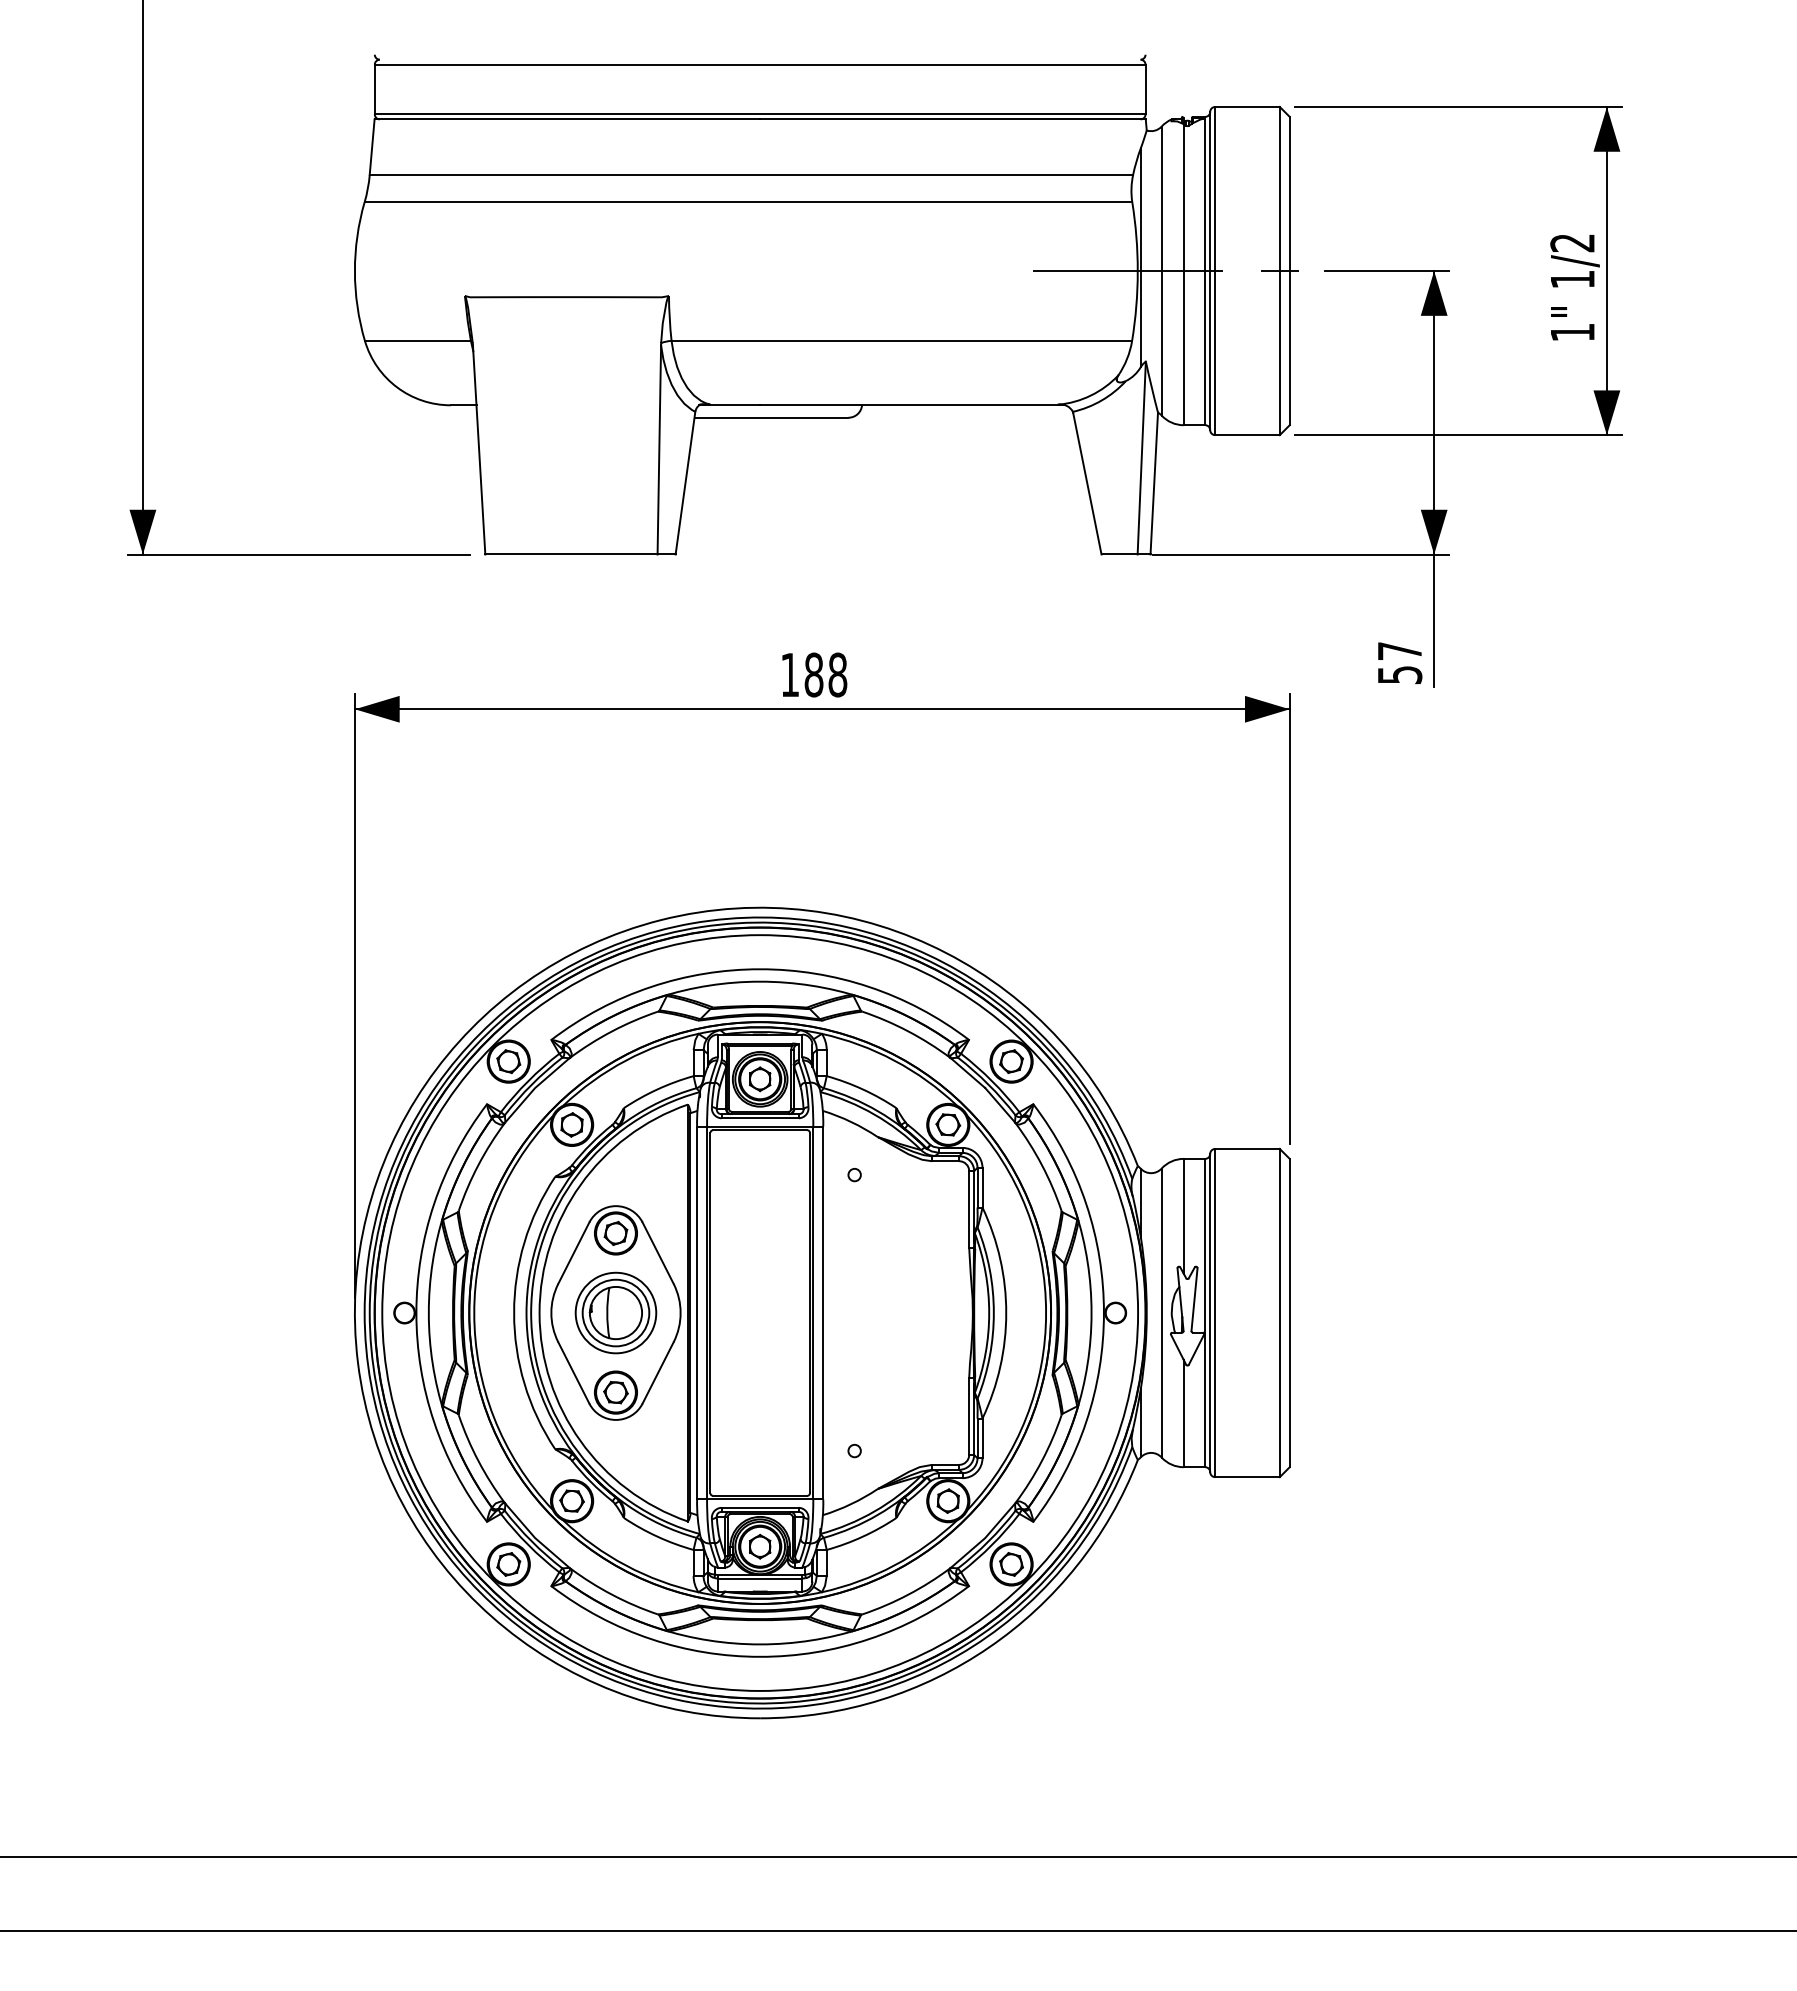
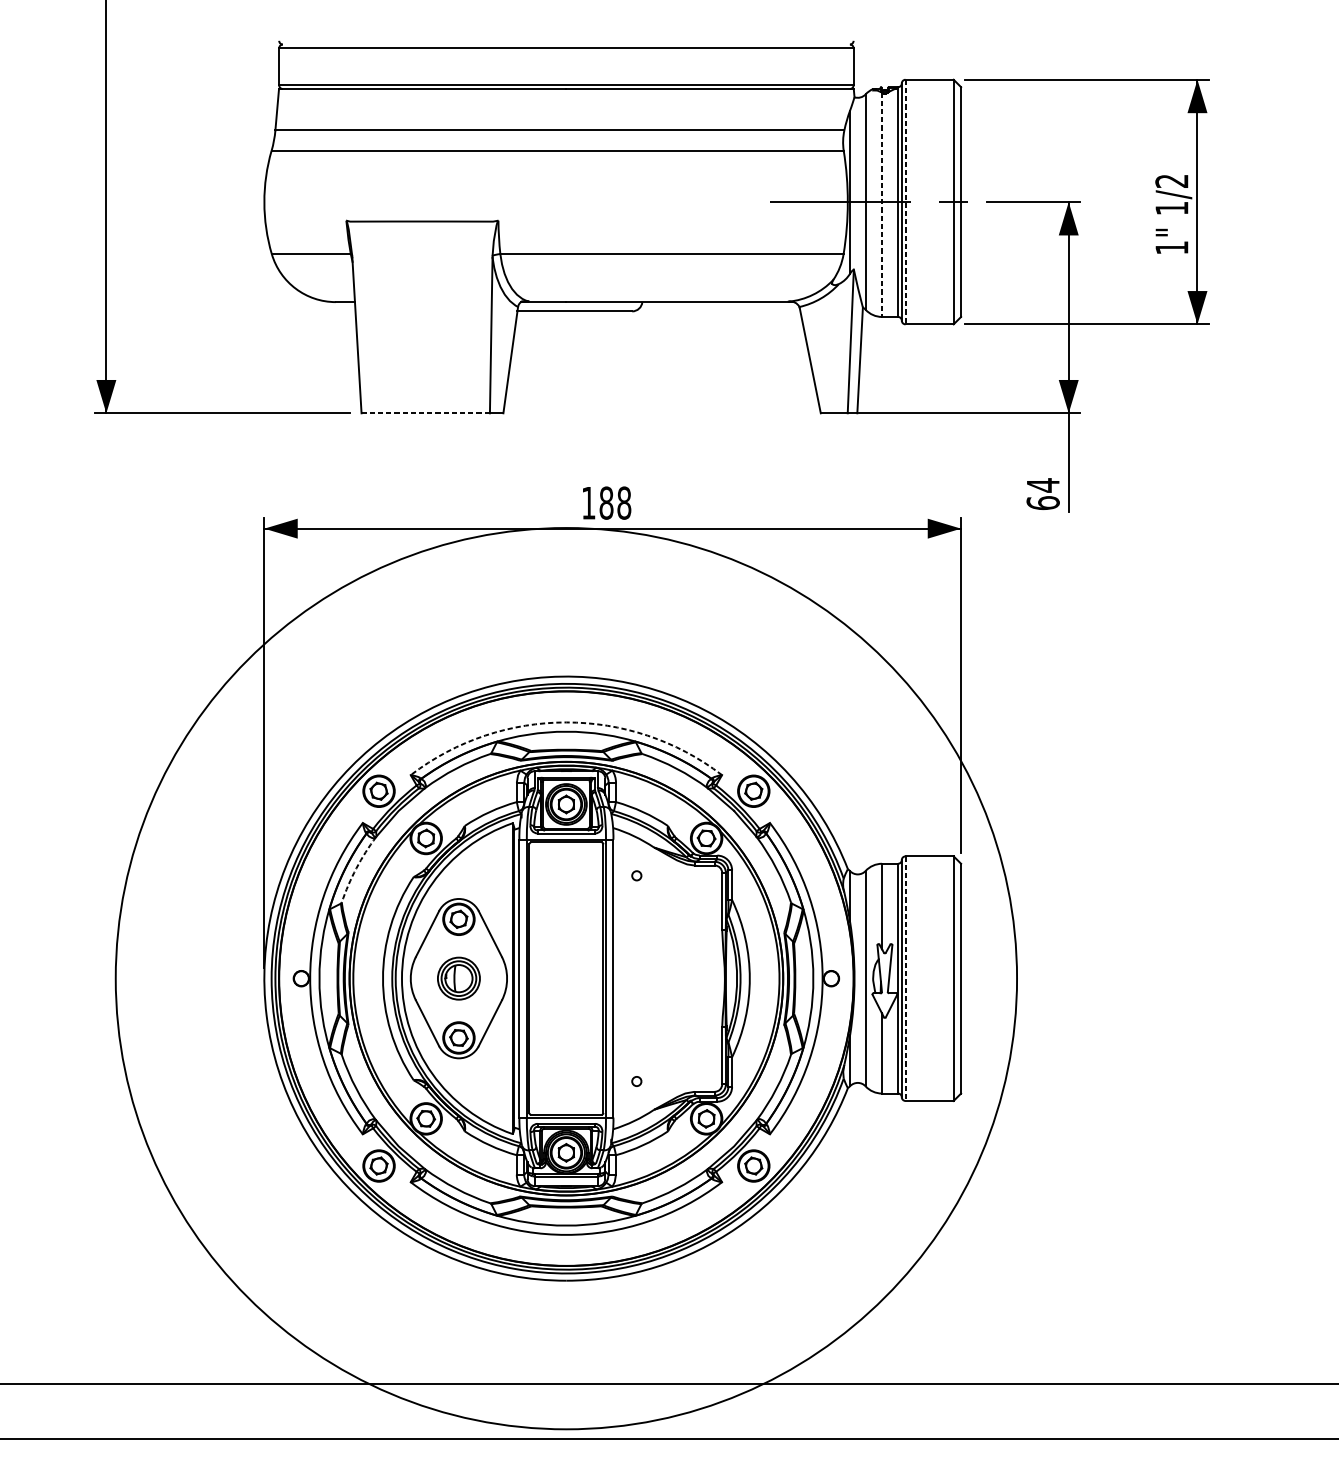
line: (1215, 271) -> (905, 202), solid -> dashed
line: (1183, 274) -> (881, 204), solid -> dashed
line: (571, 554) -> (425, 413), solid -> dashed
text: (1399, 662) -> (1042, 493), 57 -> 64
arc: (760, 969) -> (566, 722), solid -> dashed
arc: (478, 1165) -> (356, 868), solid -> dashed
part: (615, 1312) -> (458, 978), size x0.7
circle: (760, 1312) -> (566, 978), size x1.6
line: (1215, 1313) -> (905, 979), solid -> dashed

